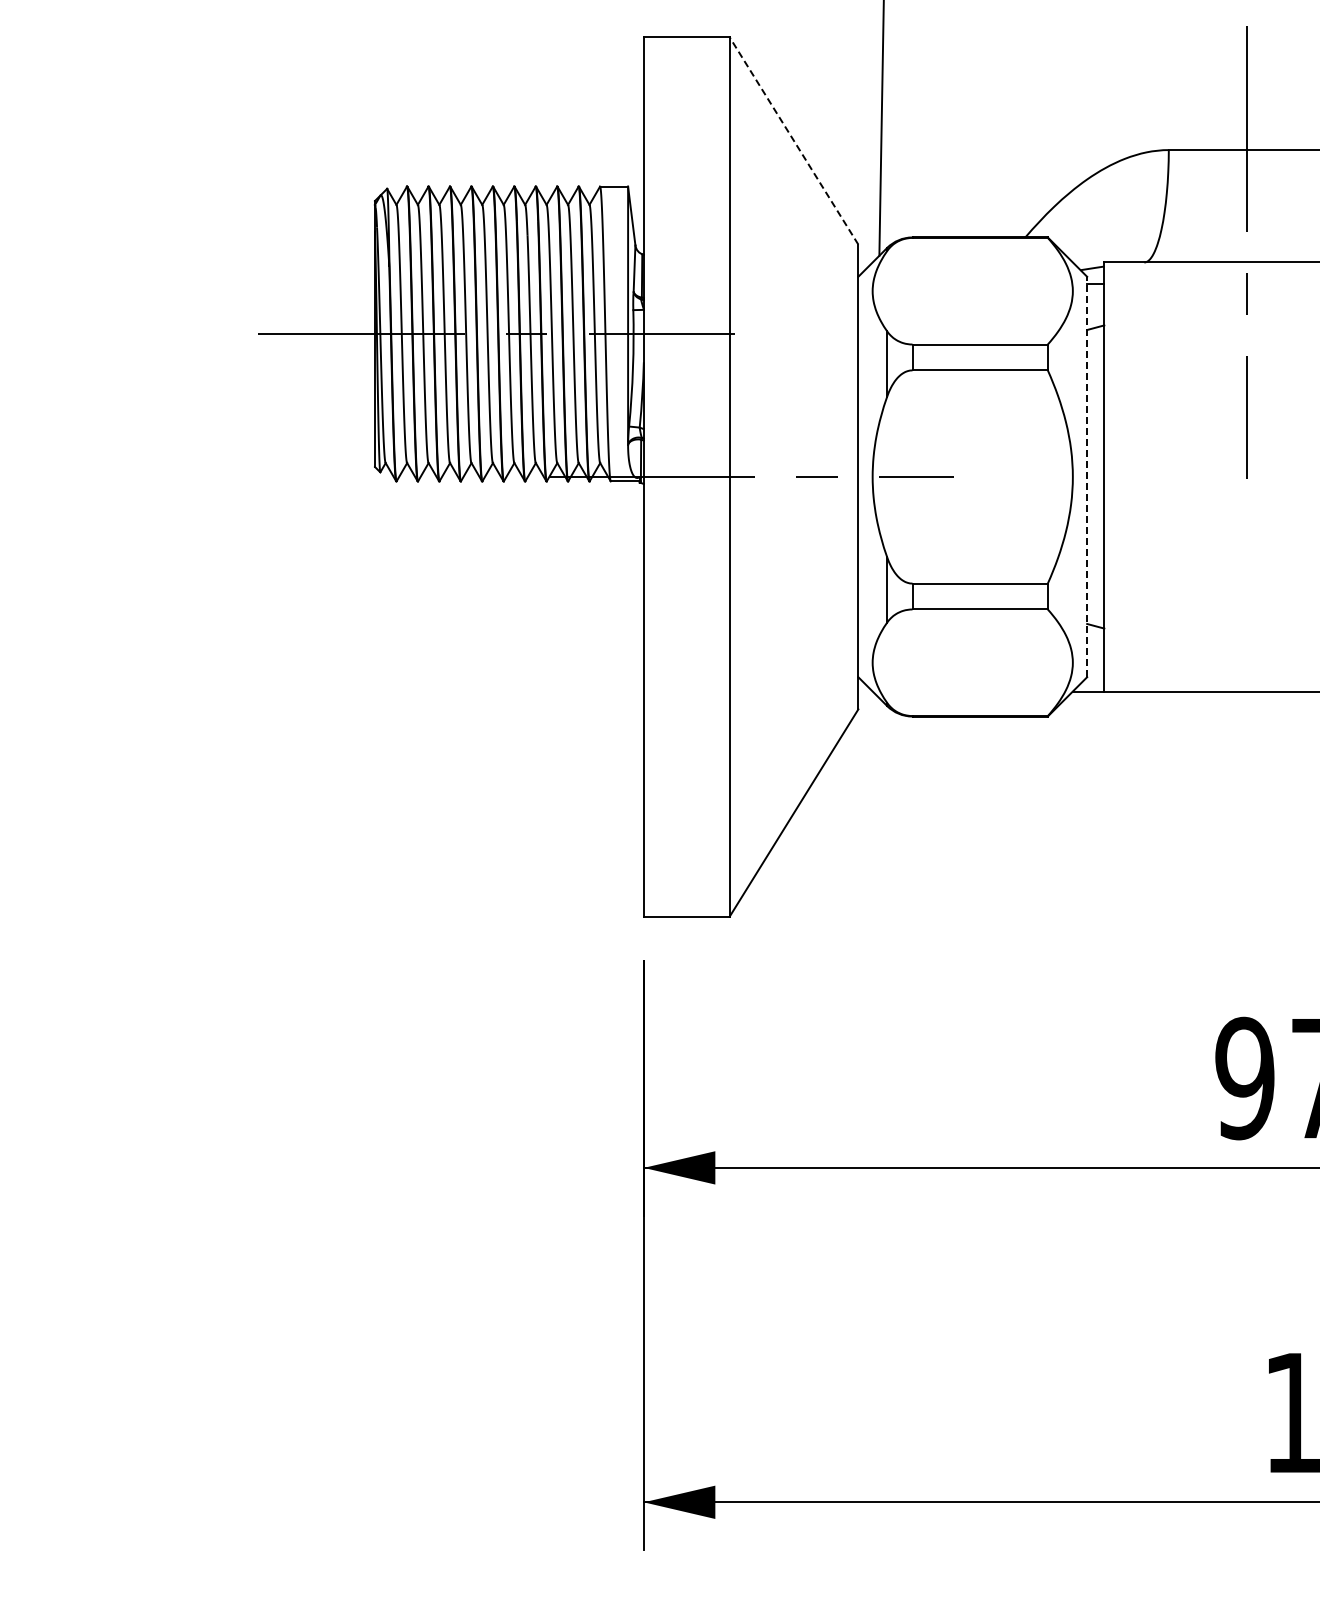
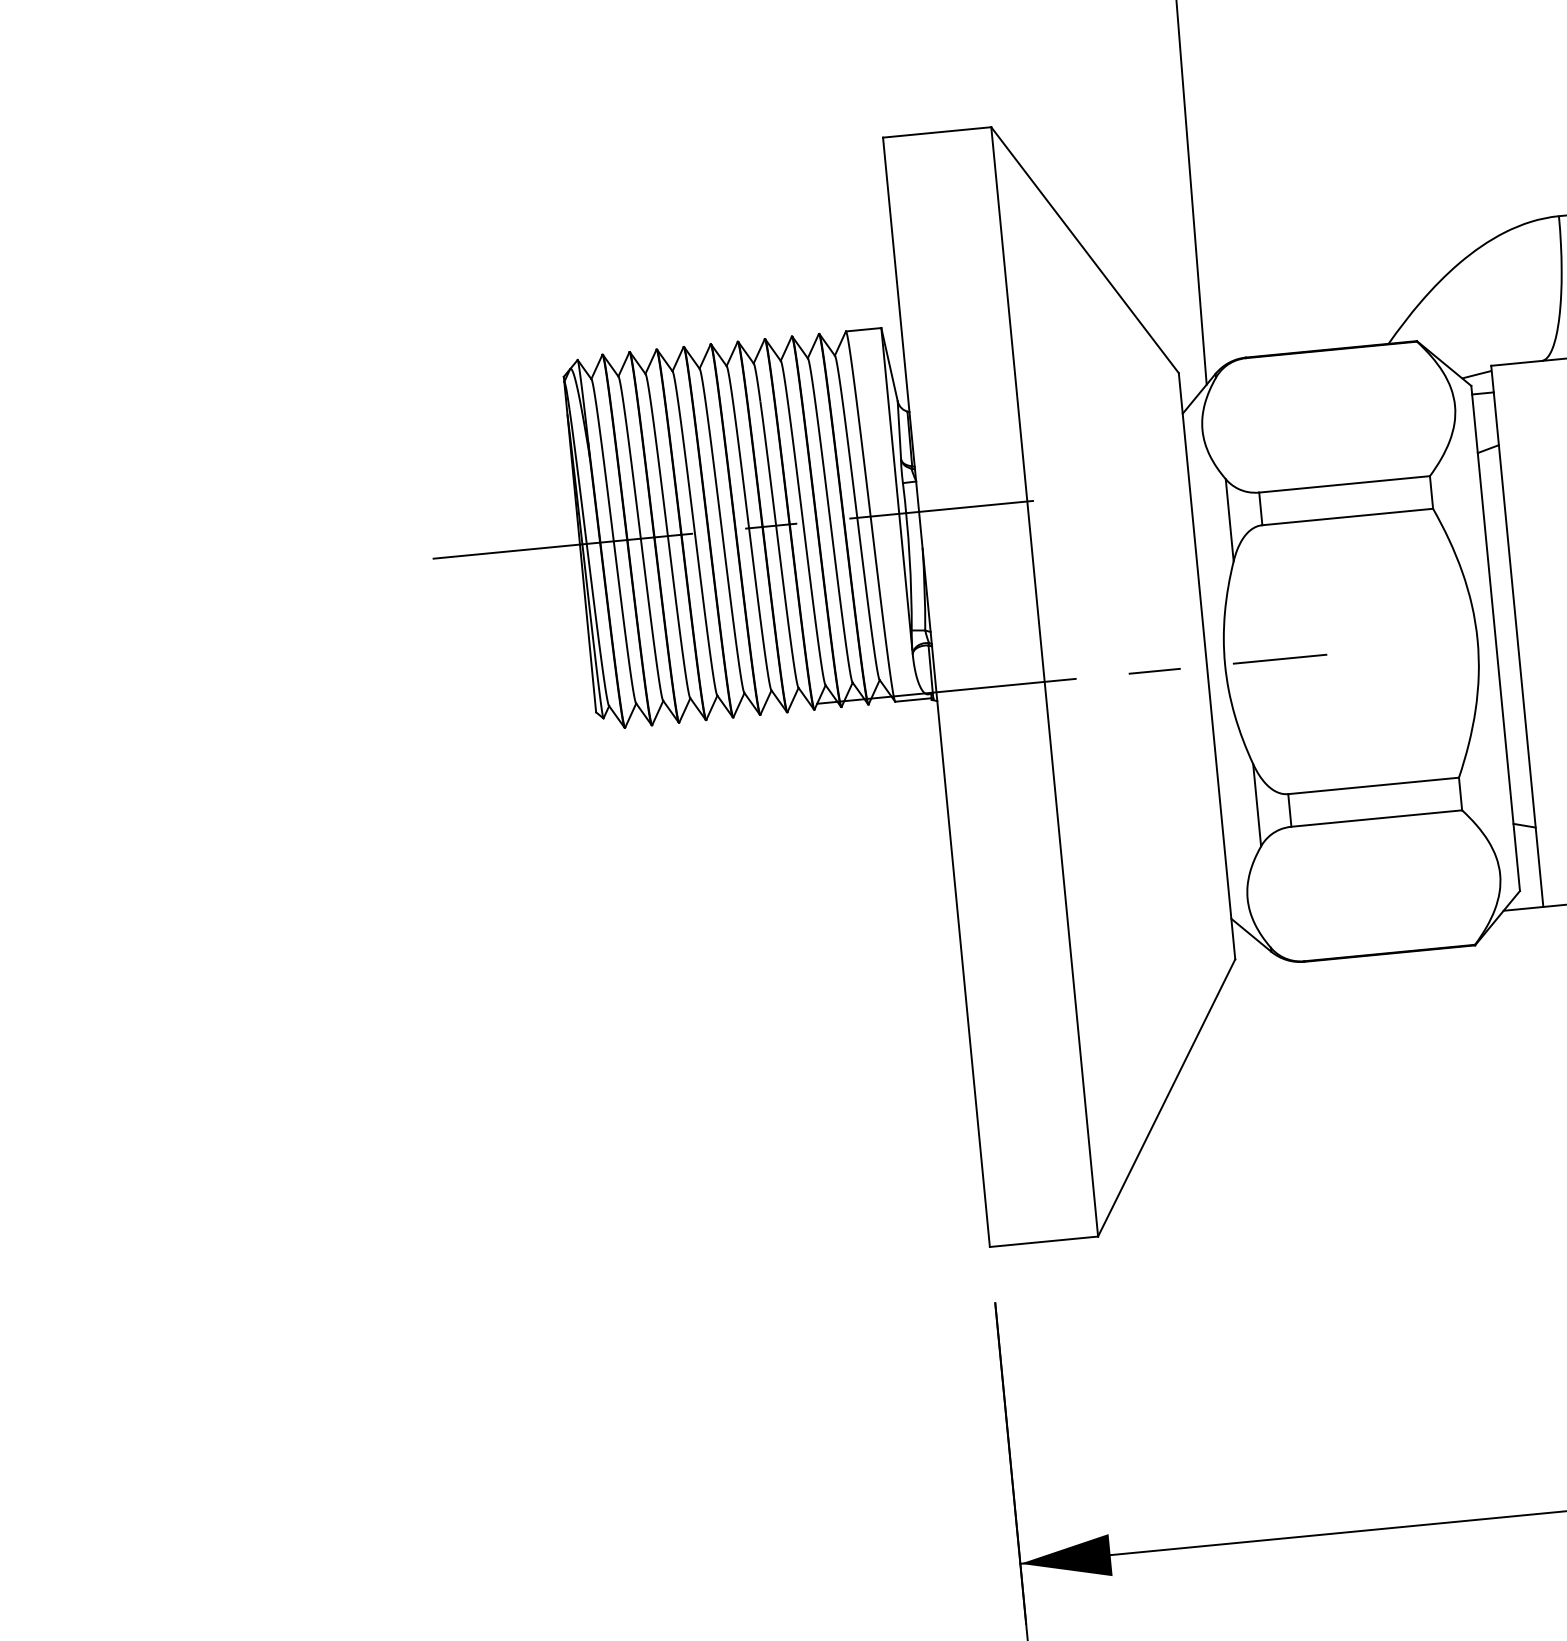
line: (793, 140) -> (1084, 249), dashed -> solid
line: (1087, 476) -> (1496, 637), dashed -> solid

